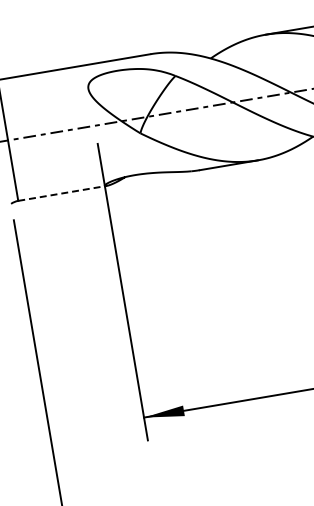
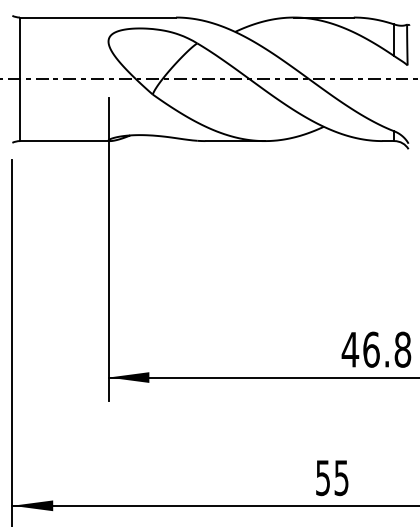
line: (62, 193) -> (65, 141), dashed -> solid

